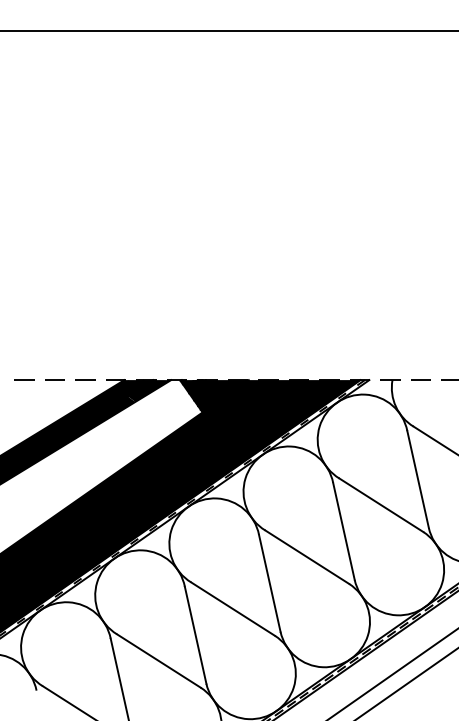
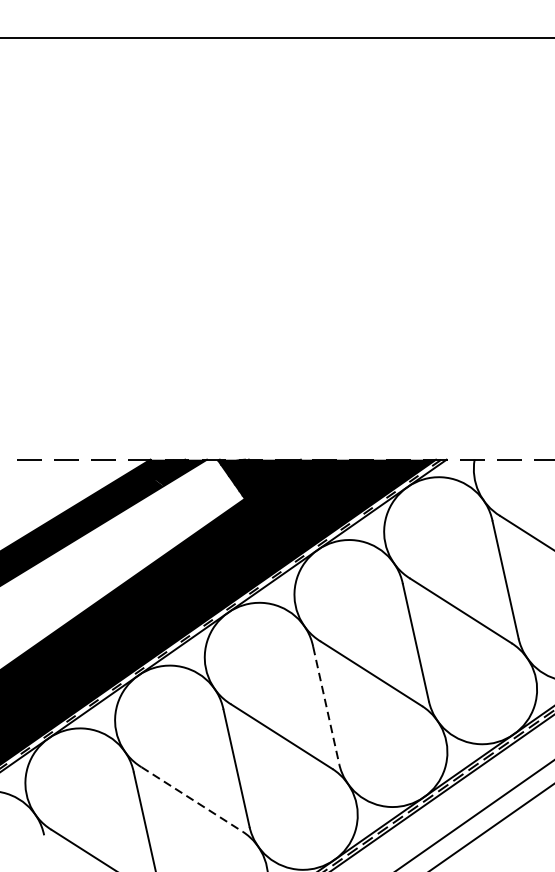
line: (269, 583) -> (325, 705), solid -> dashed
line: (158, 661) -> (191, 800), solid -> dashed

